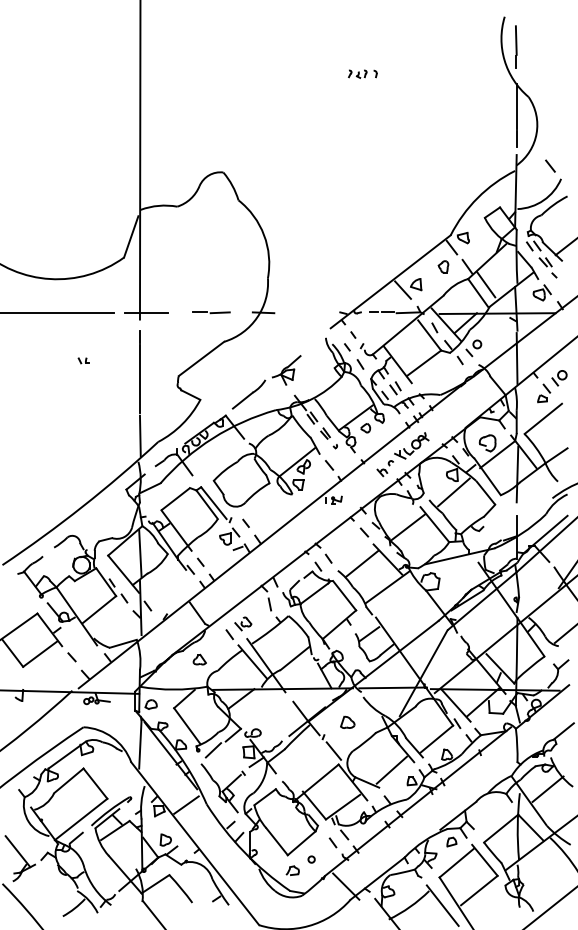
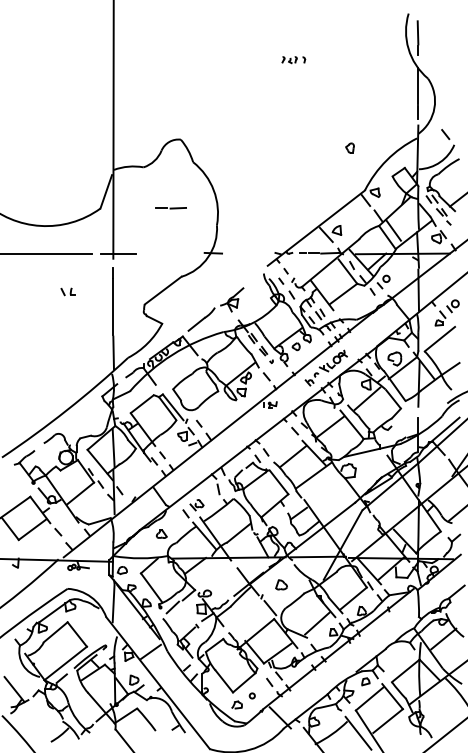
part: (442, 266) -> (349, 147), moved
line: (210, 313) -> (170, 208), moved
part: (83, 361) -> (67, 292), size x1.6

